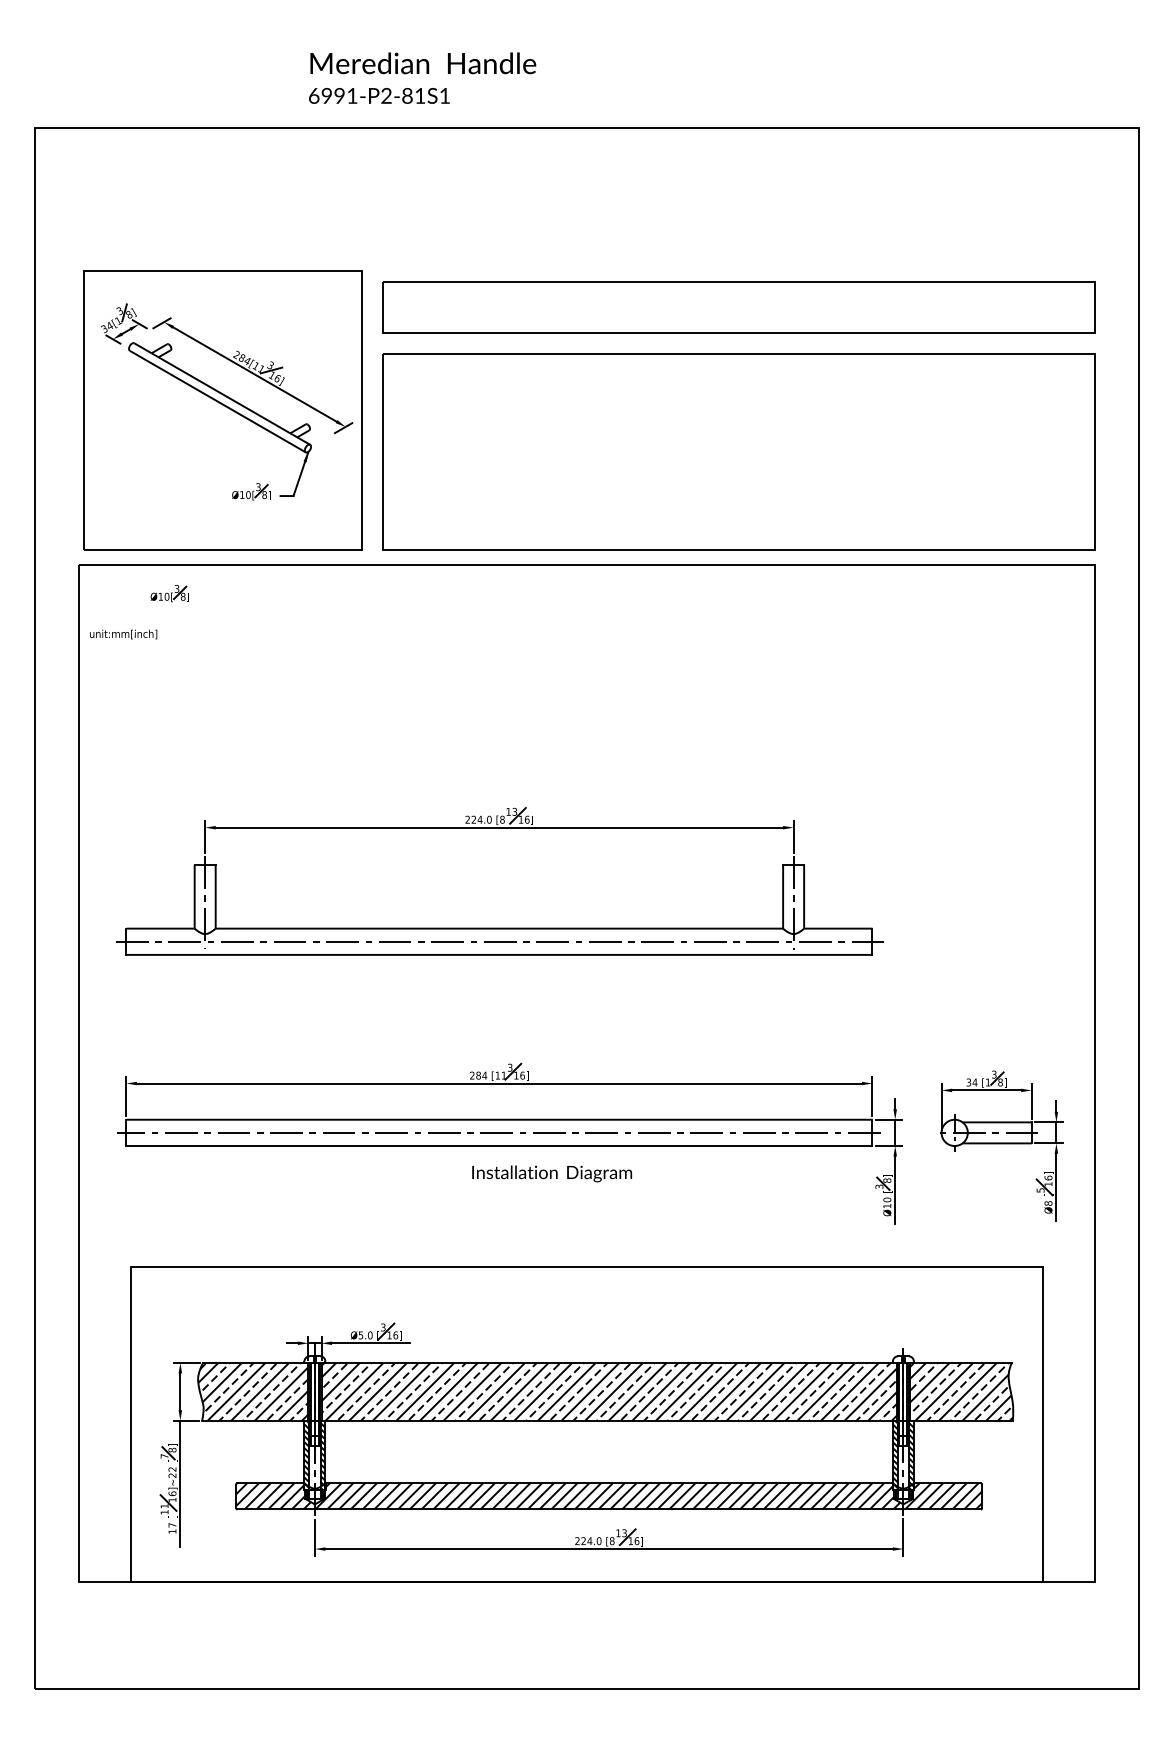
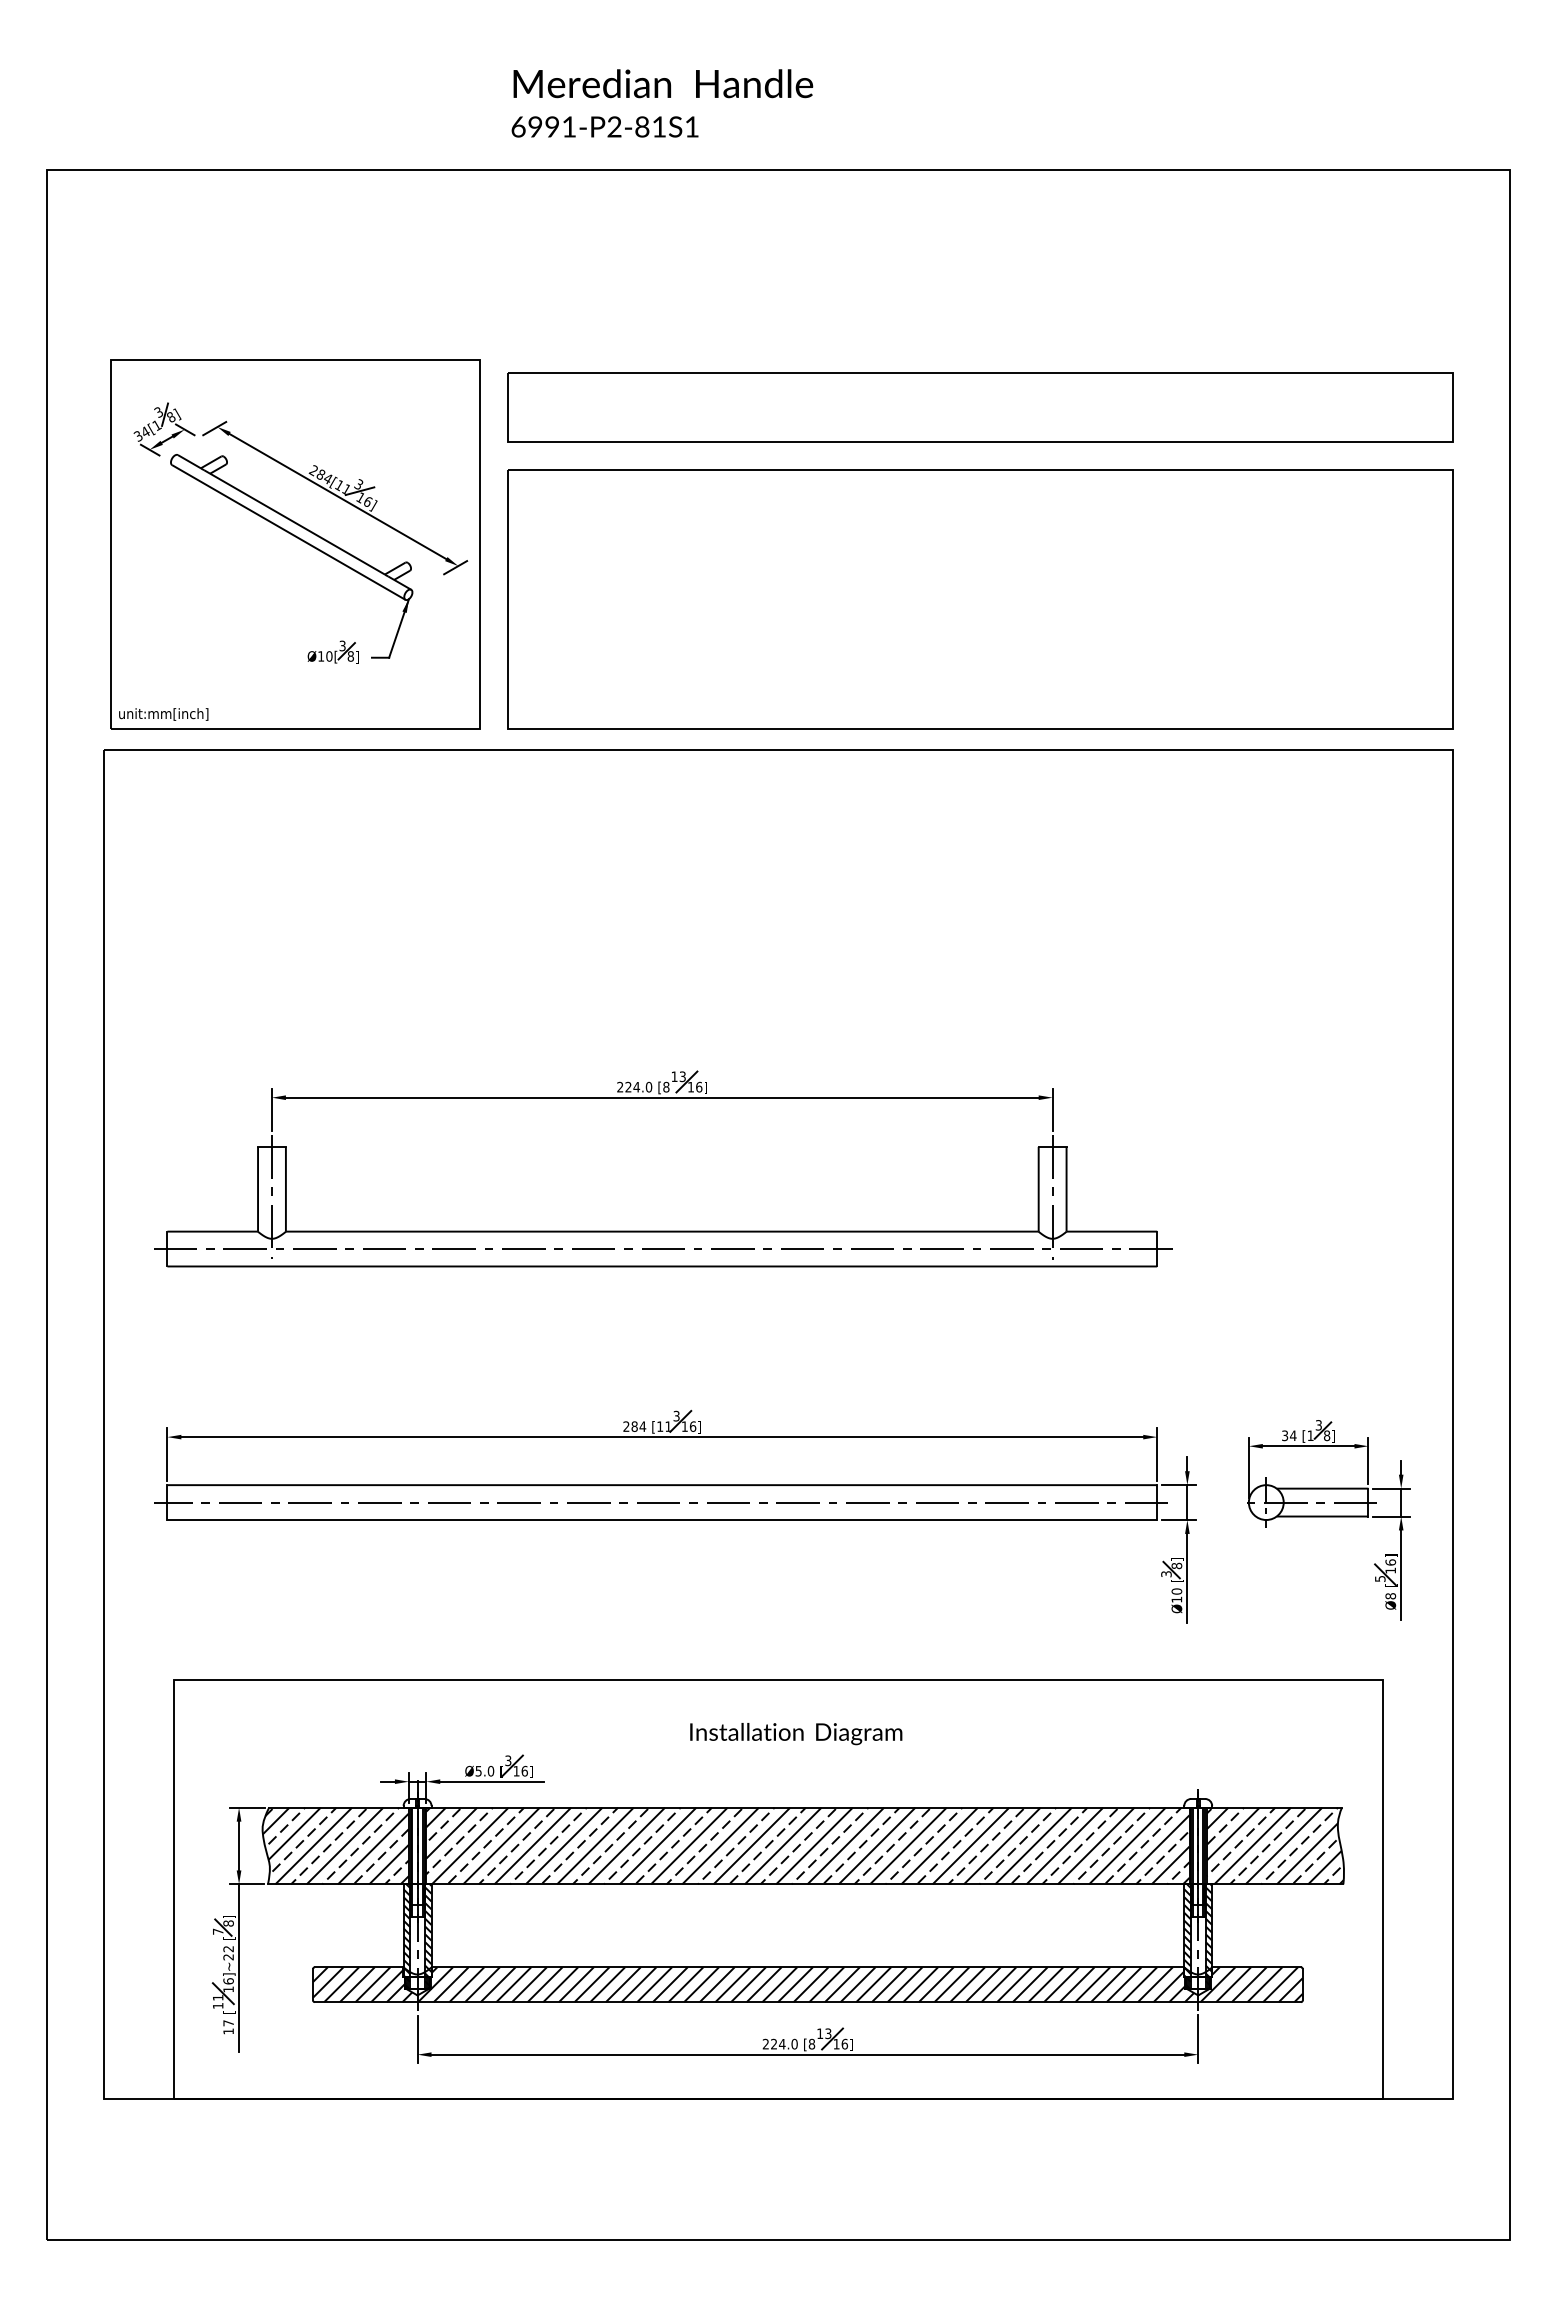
text: (422, 78) -> (662, 103), moved
part: (169, 593) -> (224, 786), removed
text: (123, 634) -> (163, 714), moved
text: (552, 1174) -> (796, 1734), moved

